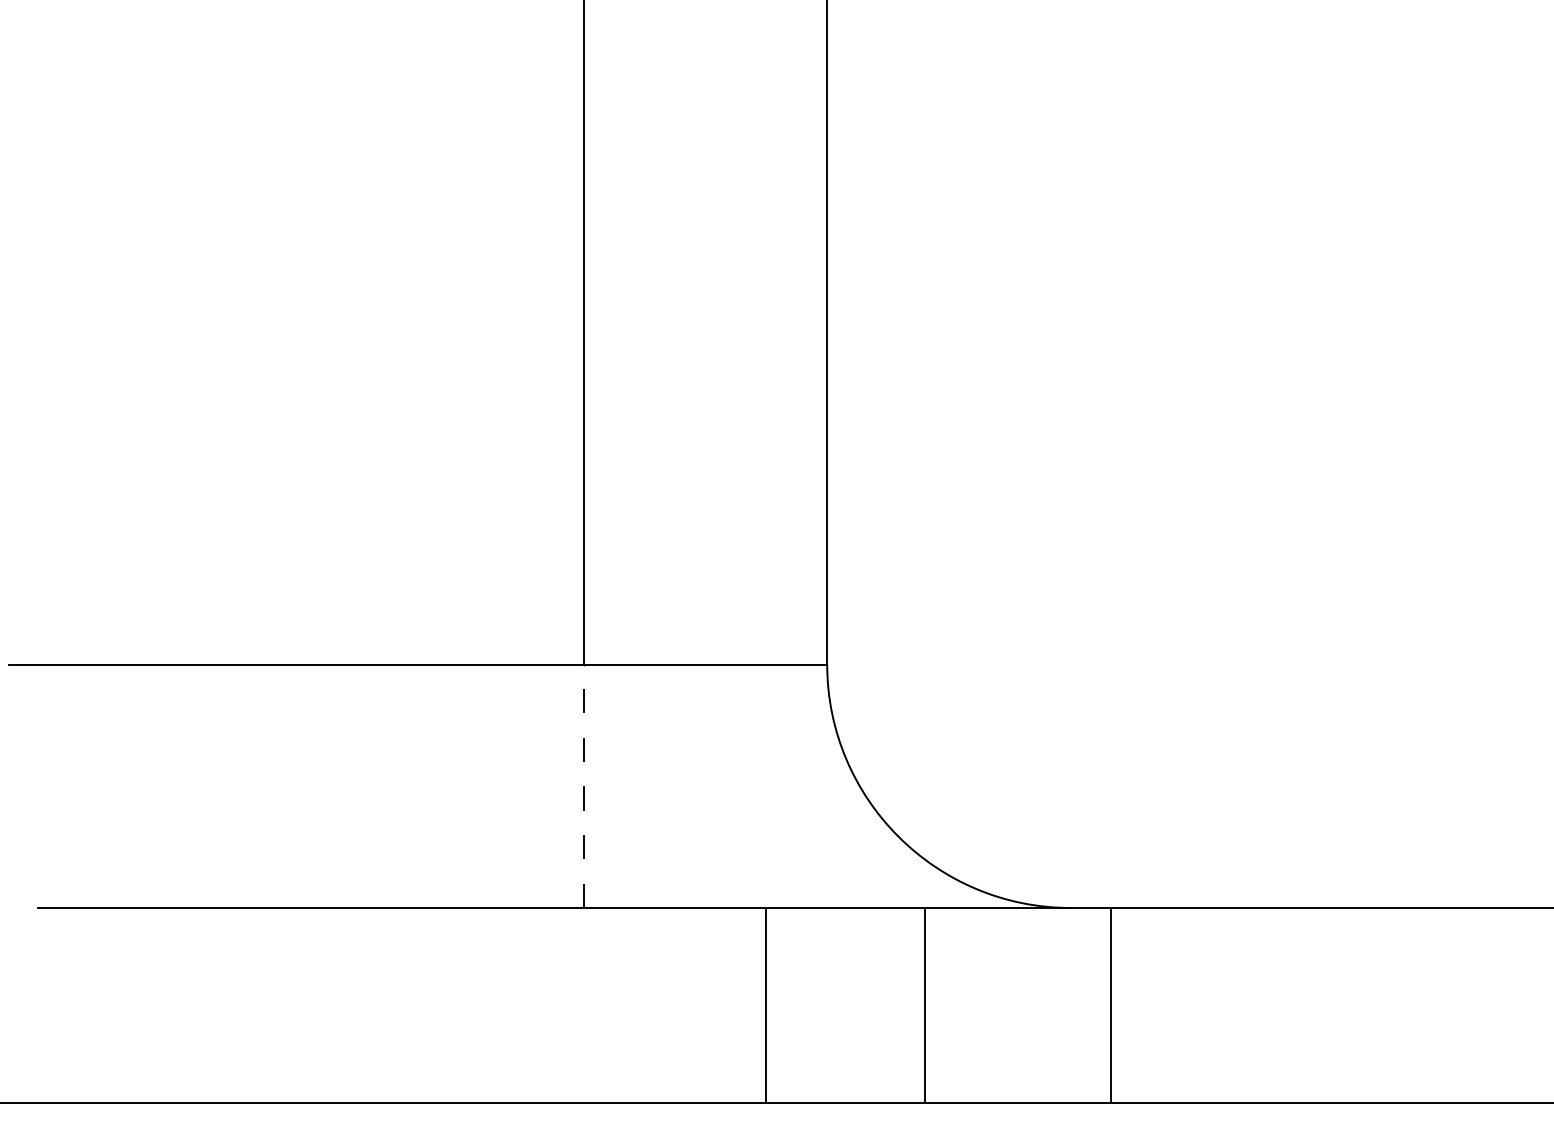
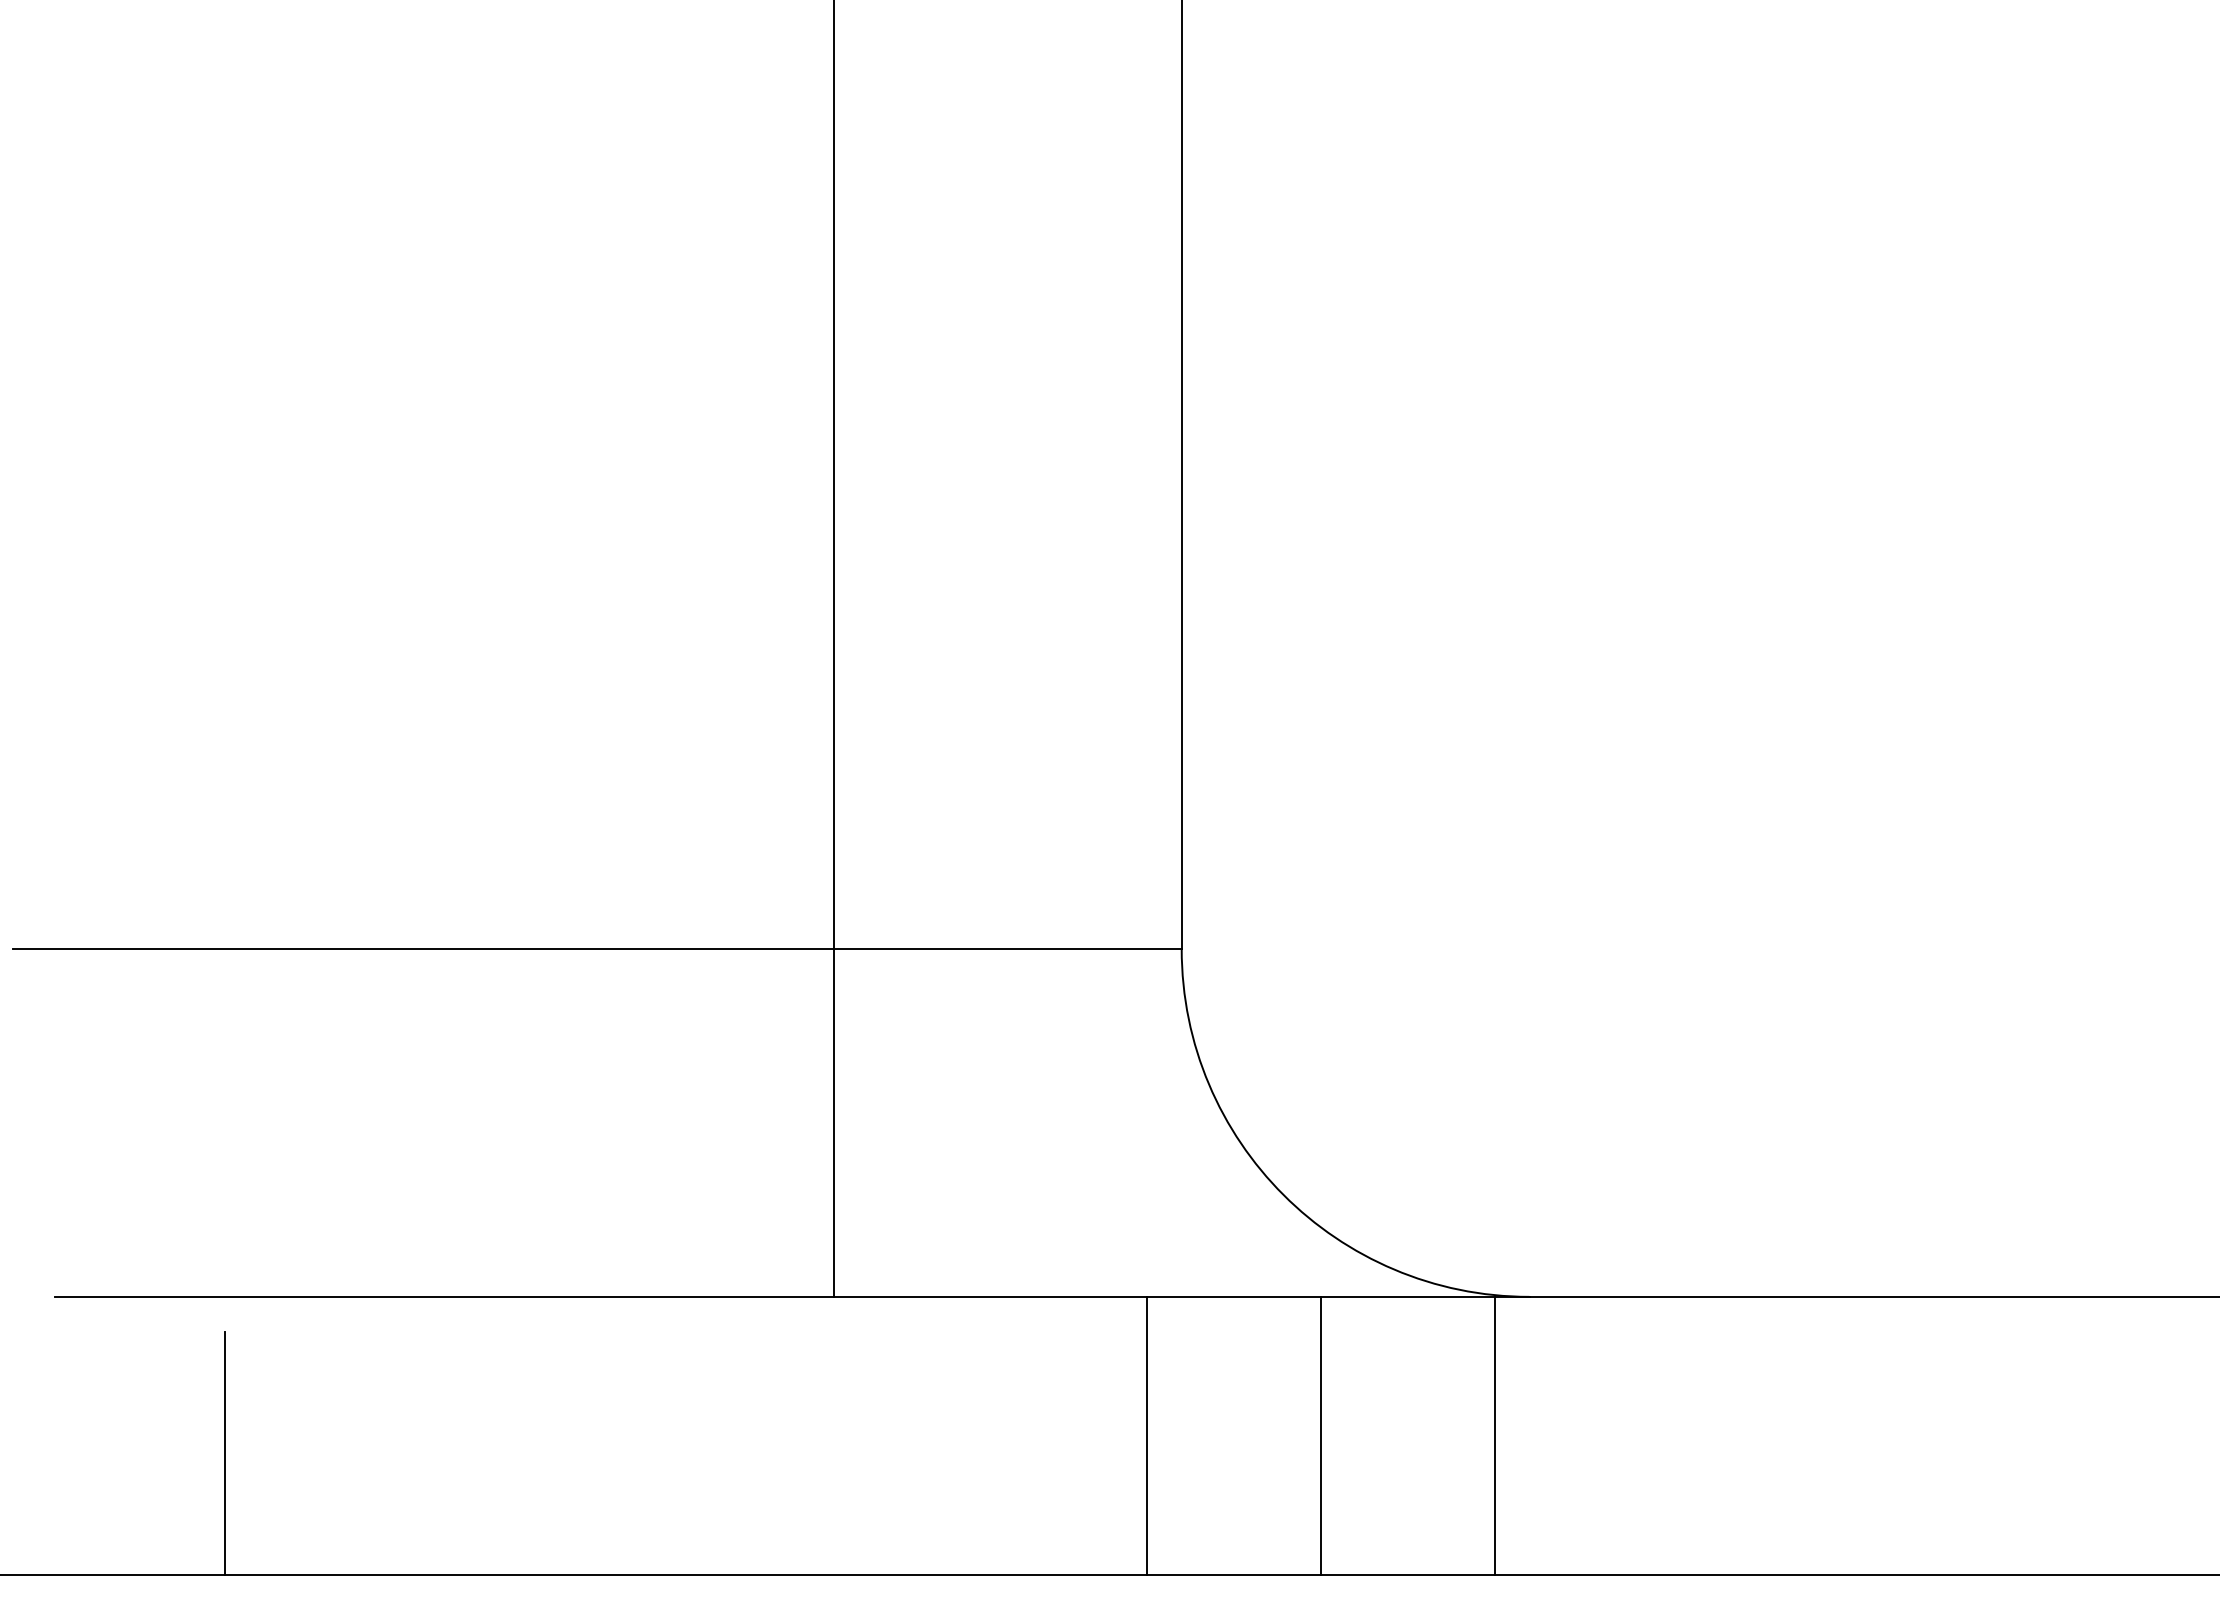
line: (583, 785) -> (833, 1122), dashed -> solid
line: (766, 1005) -> (1146, 1435), moved
line: (1111, 1005) -> (1494, 1435), moved
line: (157, 1017) -> (225, 1453), added

